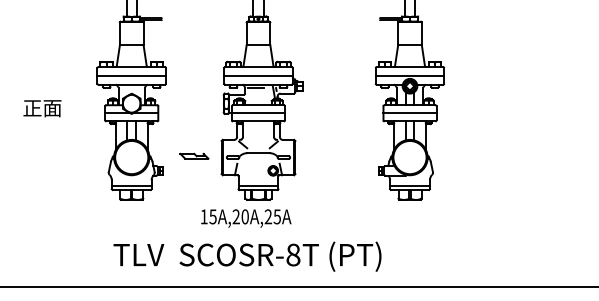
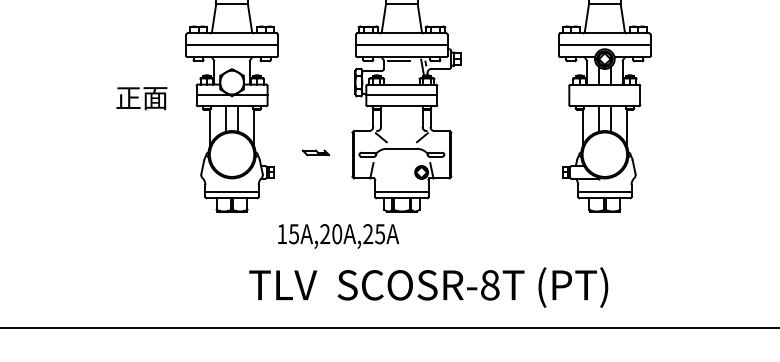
text: (42, 108) -> (141, 98), moved
line: (409, 113) -> (604, 95), removed
part: (194, 155) -> (316, 151), size x0.7
text: (246, 218) -> (338, 236), moved
text: (247, 256) -> (428, 287), moved

